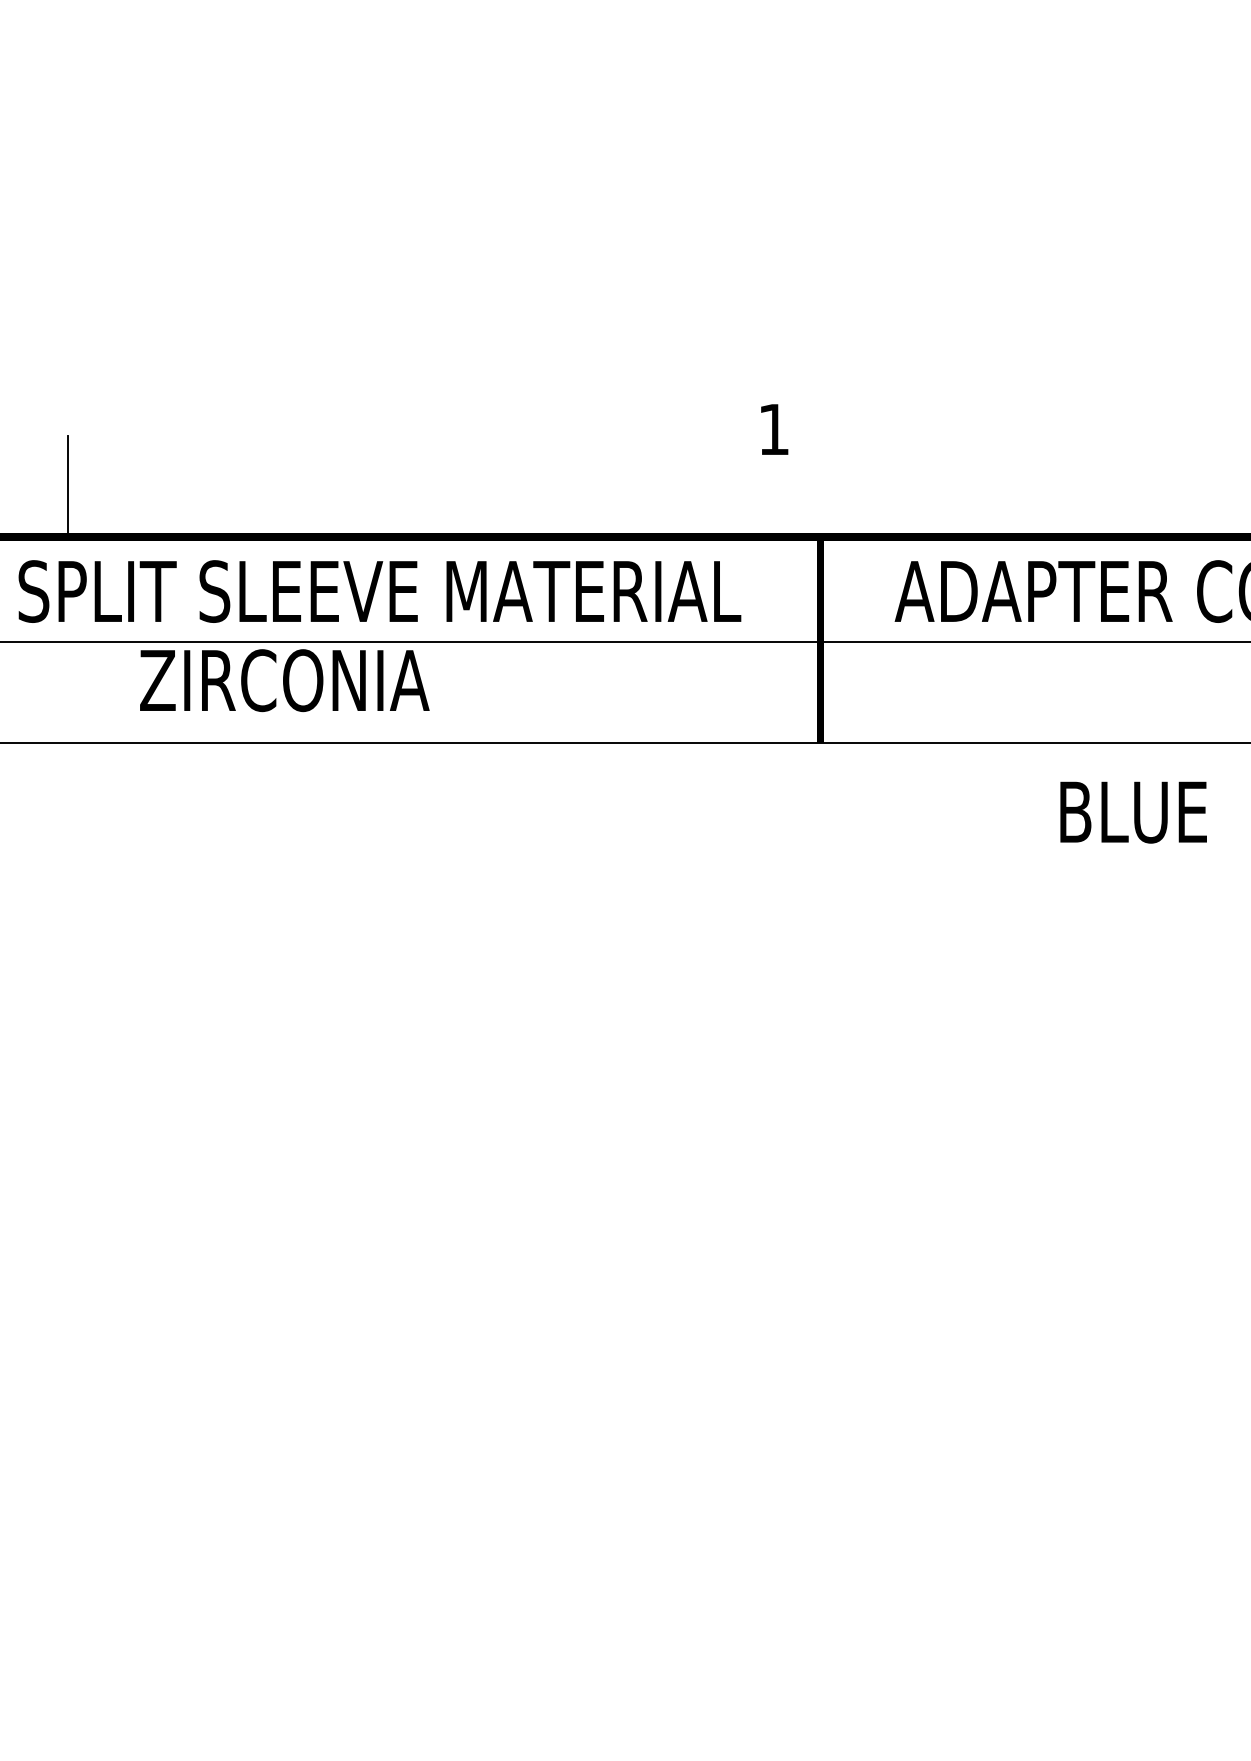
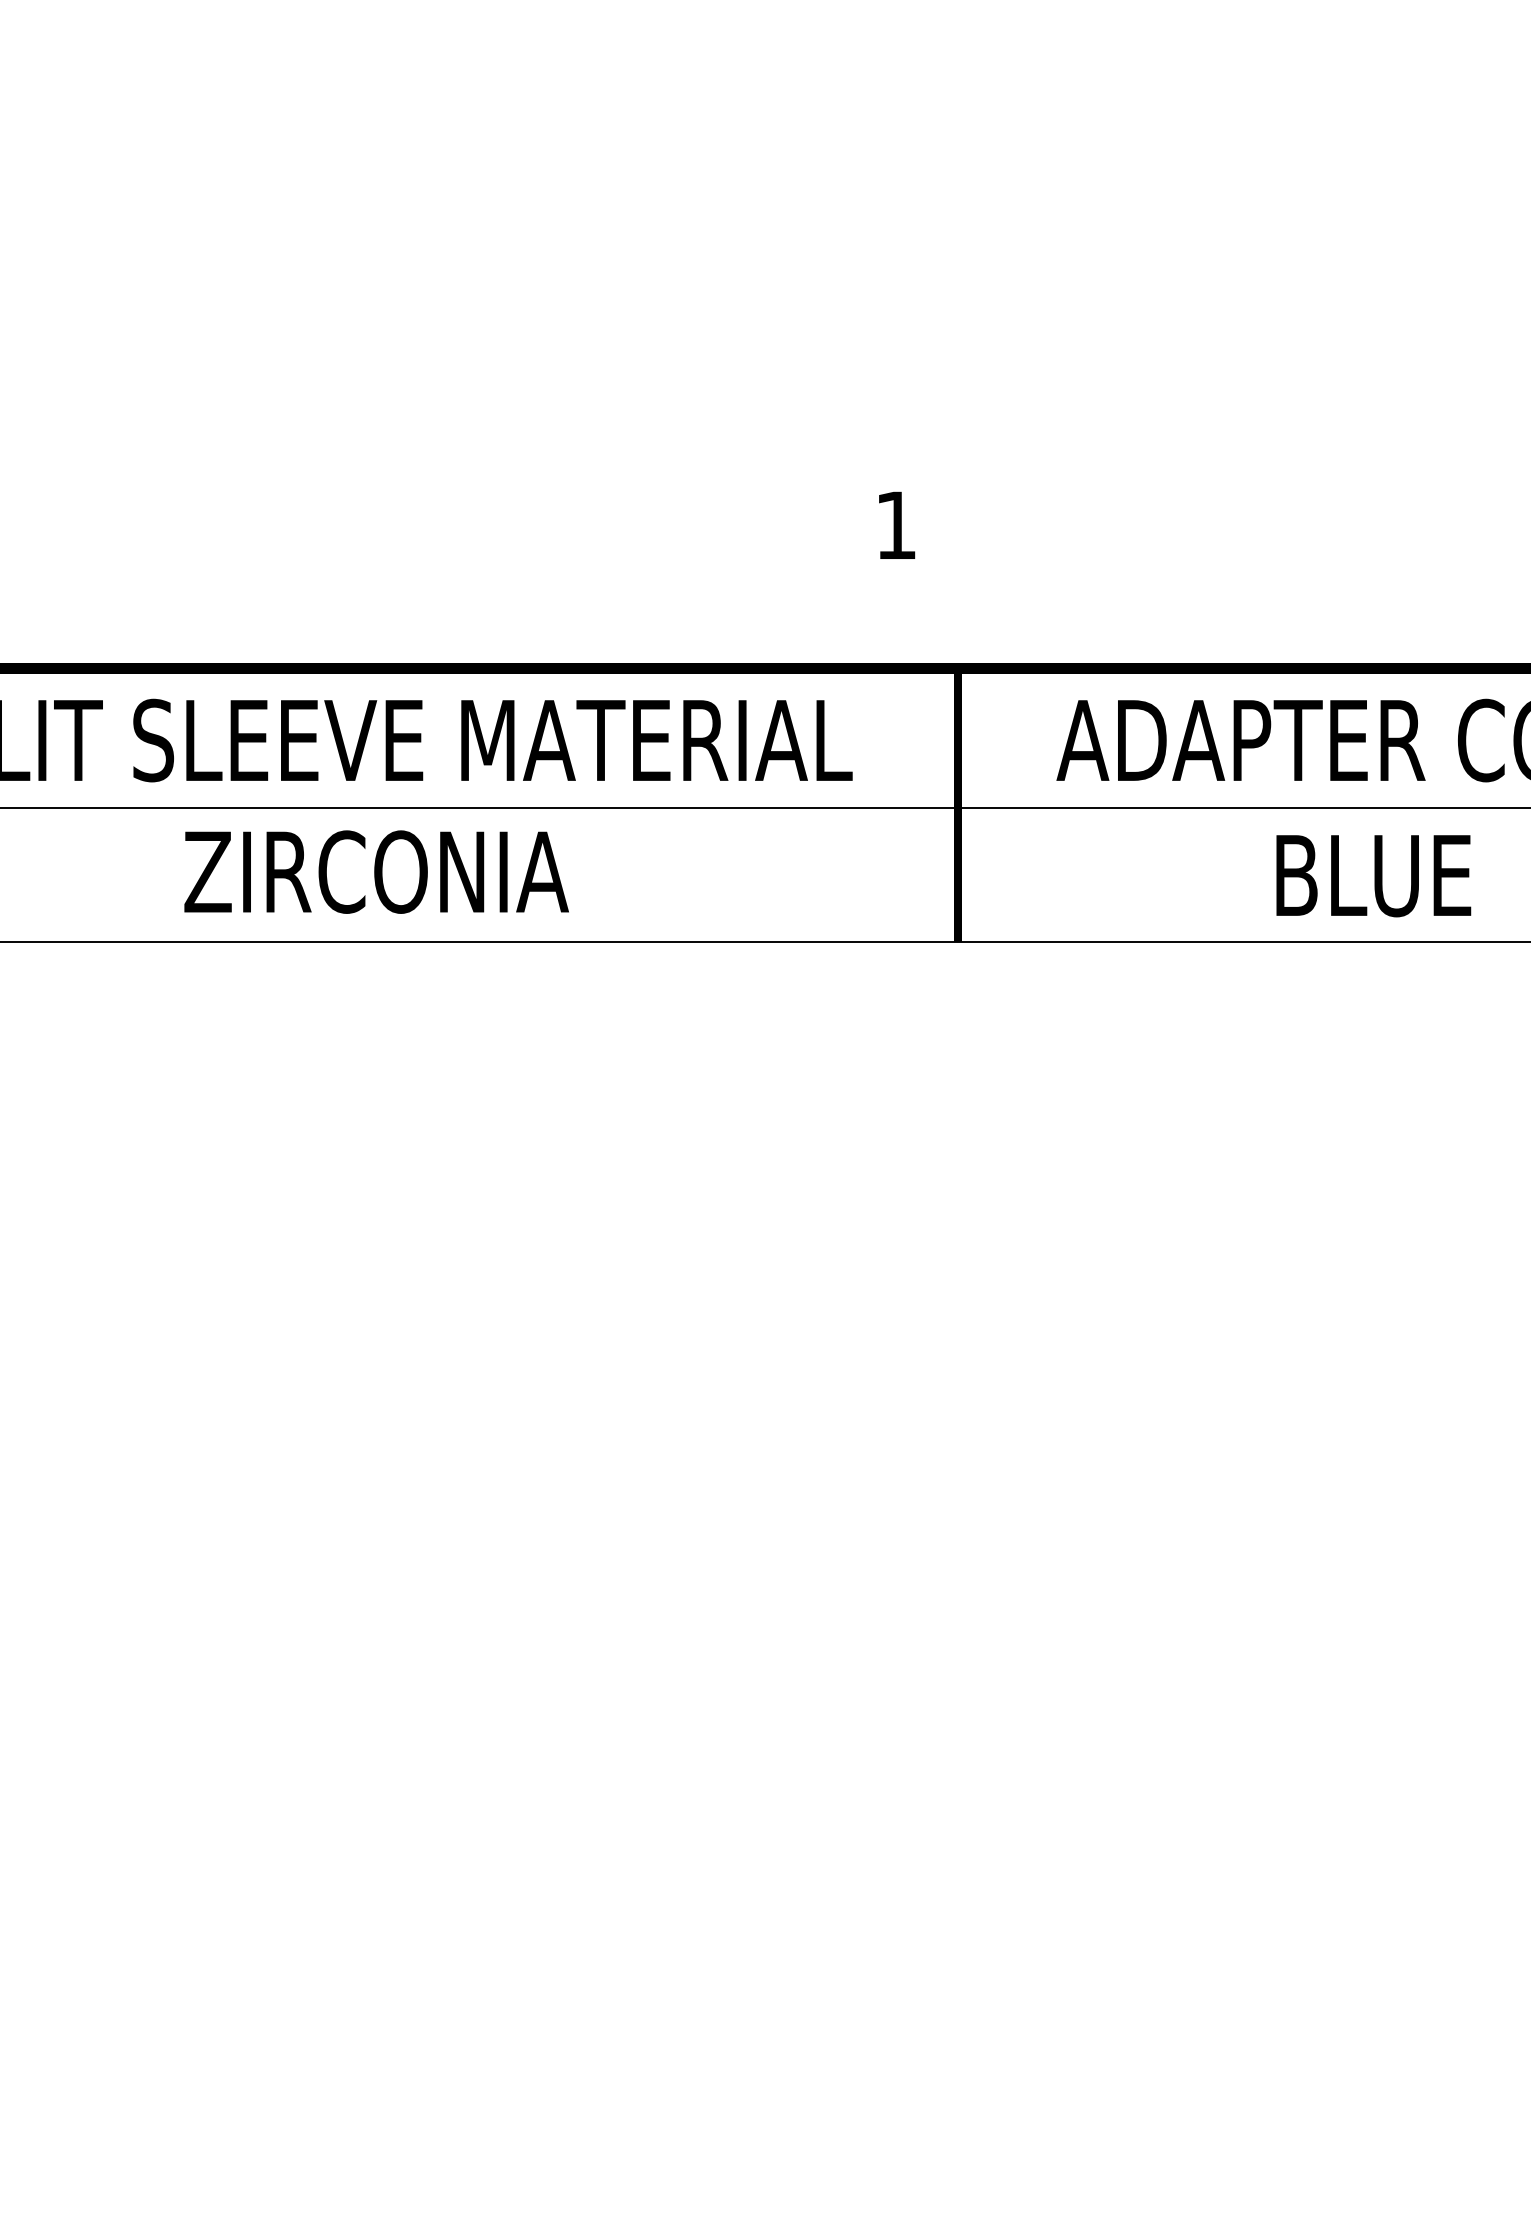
text: (284, 680) -> (376, 871), moved
text: (1133, 812) -> (1373, 875), moved

